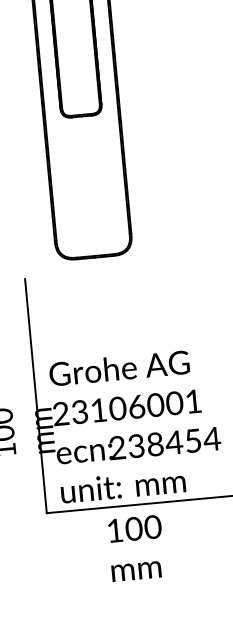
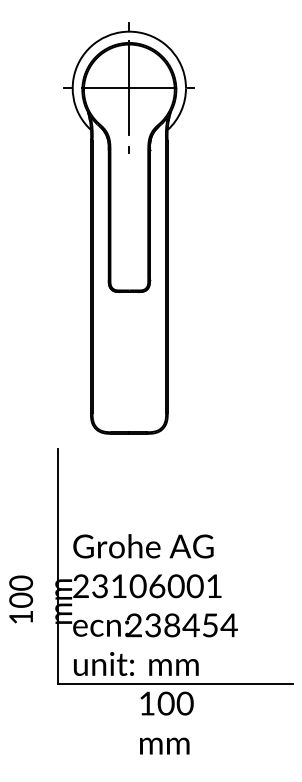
text: (136, 547) -> (166, 722), moved

